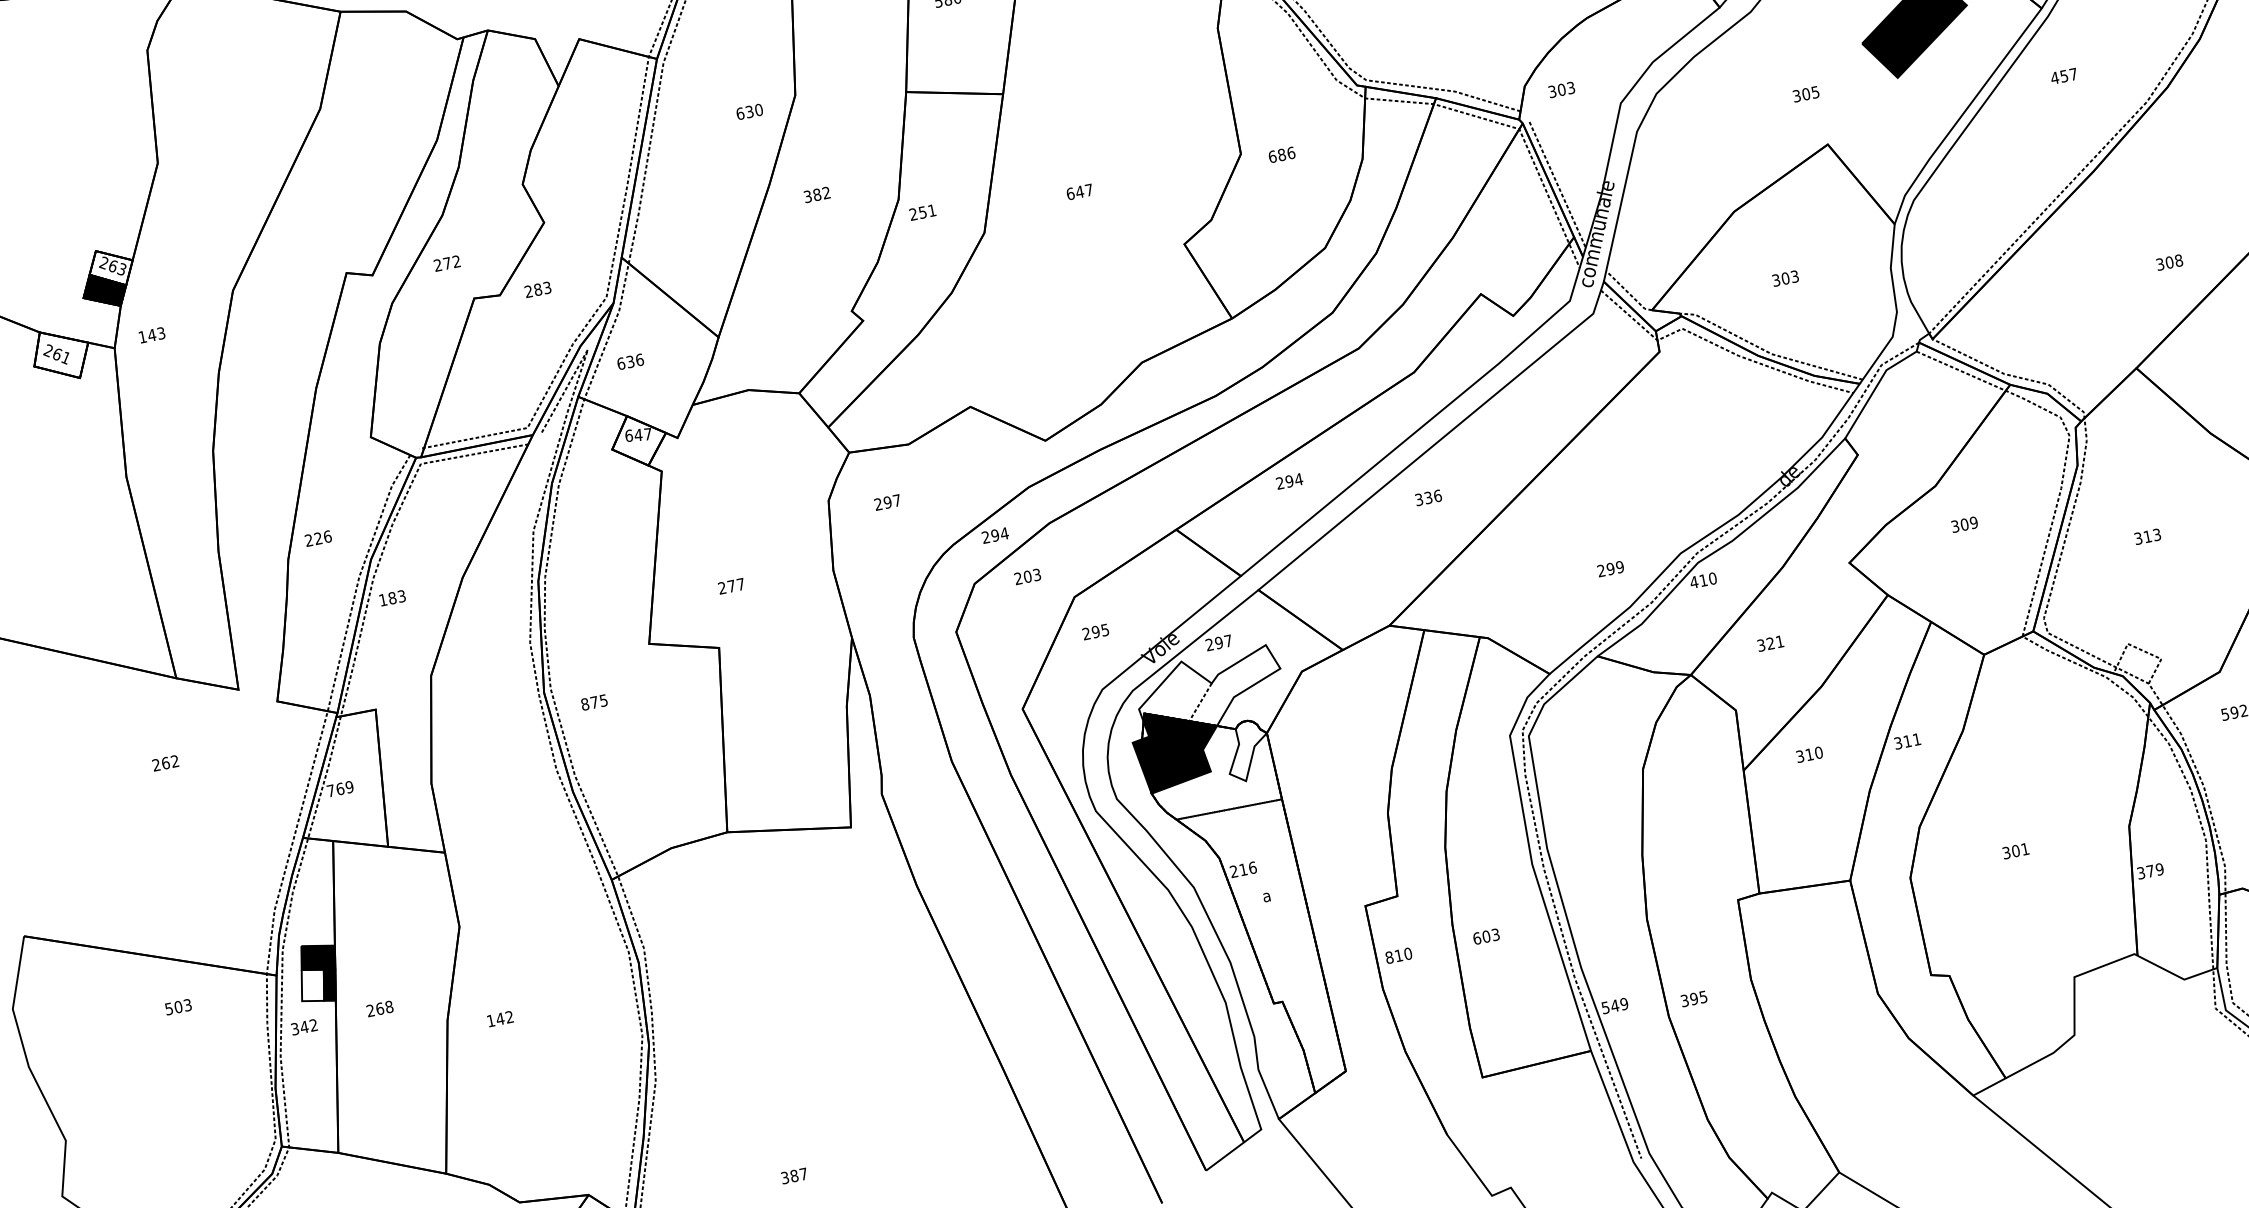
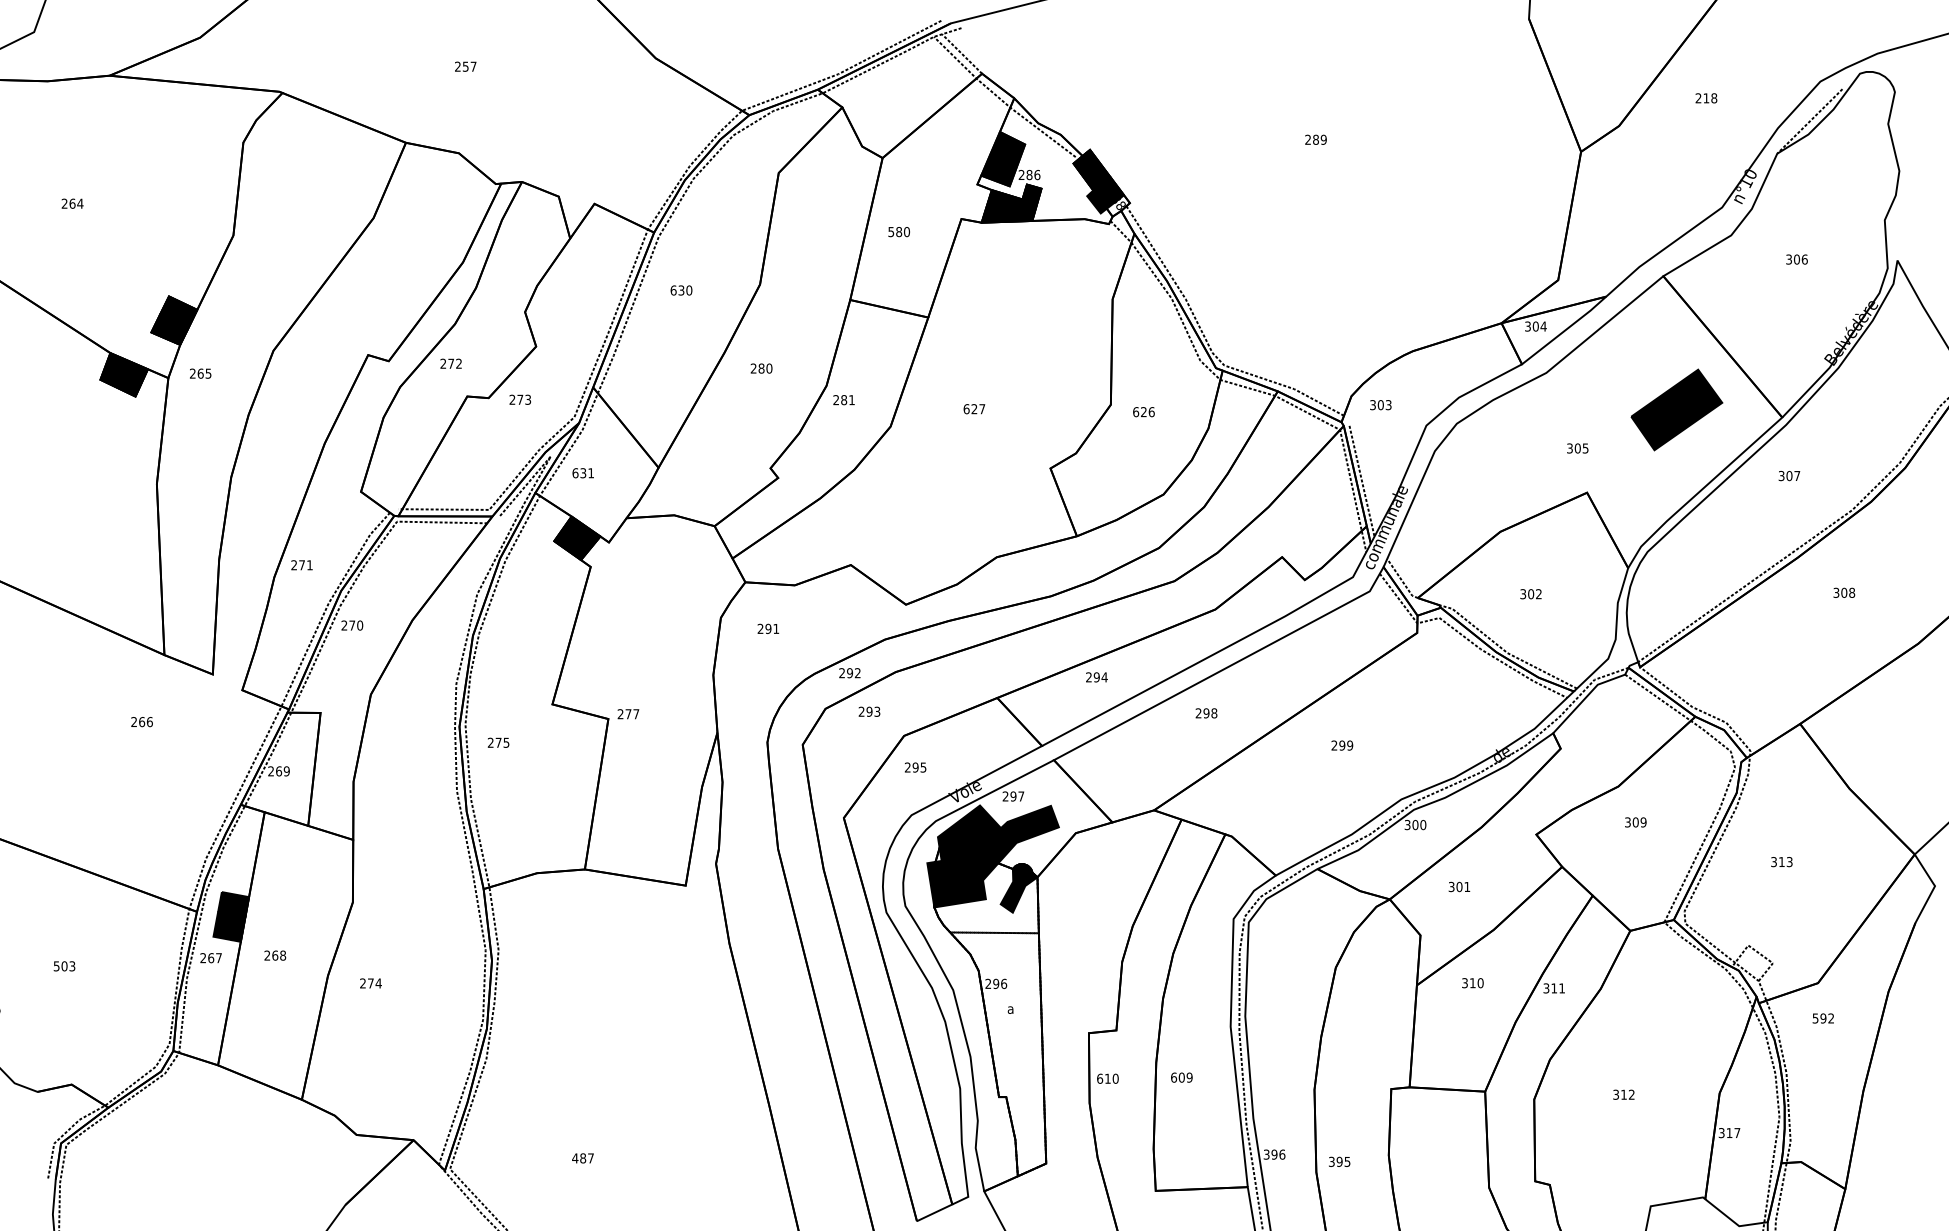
text: (2059, 76) -> (1785, 475), 457 -> 307
text: (749, 111) -> (681, 290), moved
text: (1281, 155) -> (1143, 412), 686 -> 626
text: (1080, 192) -> (974, 409), 647 -> 627
text: (817, 194) -> (761, 368), 382 -> 280
text: (923, 212) -> (844, 400), 251 -> 281
text: (2169, 262) -> (1844, 592), moved
fill: (110, 267) -> (178, 312), added
text: (1794, 277) -> (1538, 594), 303 -> 302
text: (538, 289) -> (520, 399), 283 -> 273
text: (151, 335) -> (200, 373), 143 -> 265
fill: (60, 354) -> (123, 374), added
text: (640, 360) -> (591, 473), 636 -> 631
fill: (639, 440) -> (577, 538), added
text: (1428, 498) -> (1206, 713), 336 -> 298
text: (897, 500) -> (776, 628), 297 -> 291
text: (1004, 534) -> (857, 673), 294 -> 292
text: (322, 538) -> (305, 565), 226 -> 271
text: (1610, 568) -> (1342, 745), moved
text: (1027, 576) -> (869, 711), 203 -> 293
text: (1698, 580) -> (1411, 824), 410 -> 300
text: (731, 586) -> (628, 714), moved
text: (392, 598) -> (352, 625), 183 -> 270
text: (1770, 644) -> (1459, 887), 321 -> 301
fill: (1209, 691) -> (997, 834), added
text: (584, 704) -> (490, 742), 875 -> 275
fill: (1247, 751) -> (1018, 888), added
text: (174, 761) -> (149, 722), 262 -> 266
text: (330, 791) -> (270, 771), 769 -> 269
text: (2020, 849) -> (1627, 1094), 301 -> 312
text: (1243, 869) -> (996, 983), 216 -> 296
text: (2155, 870) -> (1733, 1133), 379 -> 317
text: (1495, 934) -> (1189, 1077), 603 -> 609
text: (1390, 957) -> (1100, 1078), 810 -> 610
fill: (312, 985) -> (224, 925), added
text: (1614, 1005) -> (1274, 1154), 549 -> 396
text: (178, 1007) -> (64, 966), moved
text: (499, 1019) -> (370, 983), 142 -> 274
text: (303, 1027) -> (210, 958), 342 -> 267
text: (785, 1177) -> (575, 1158), 387 -> 487

